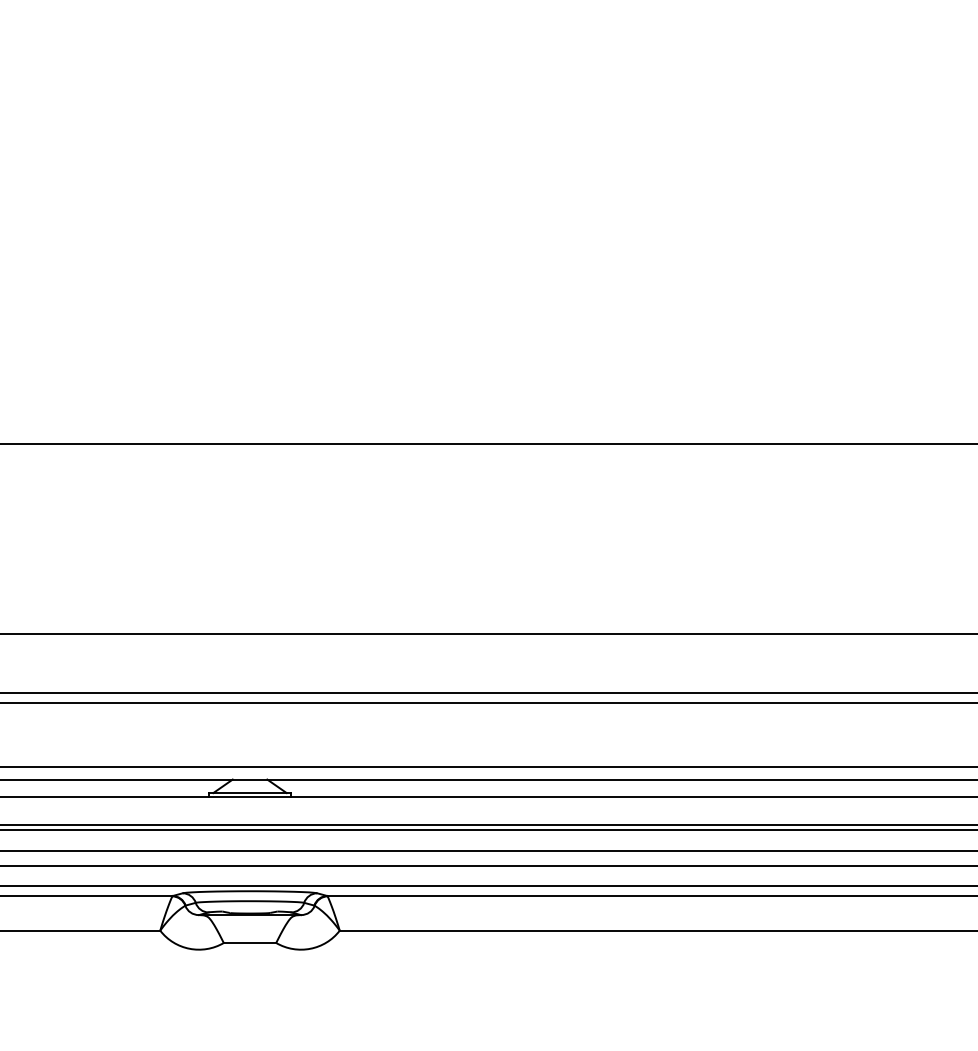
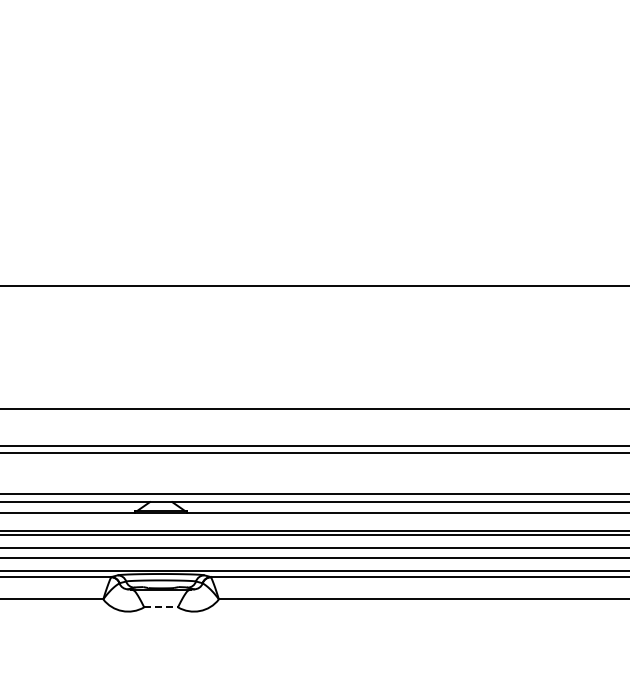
line: (250, 943) -> (161, 607), solid -> dashed

